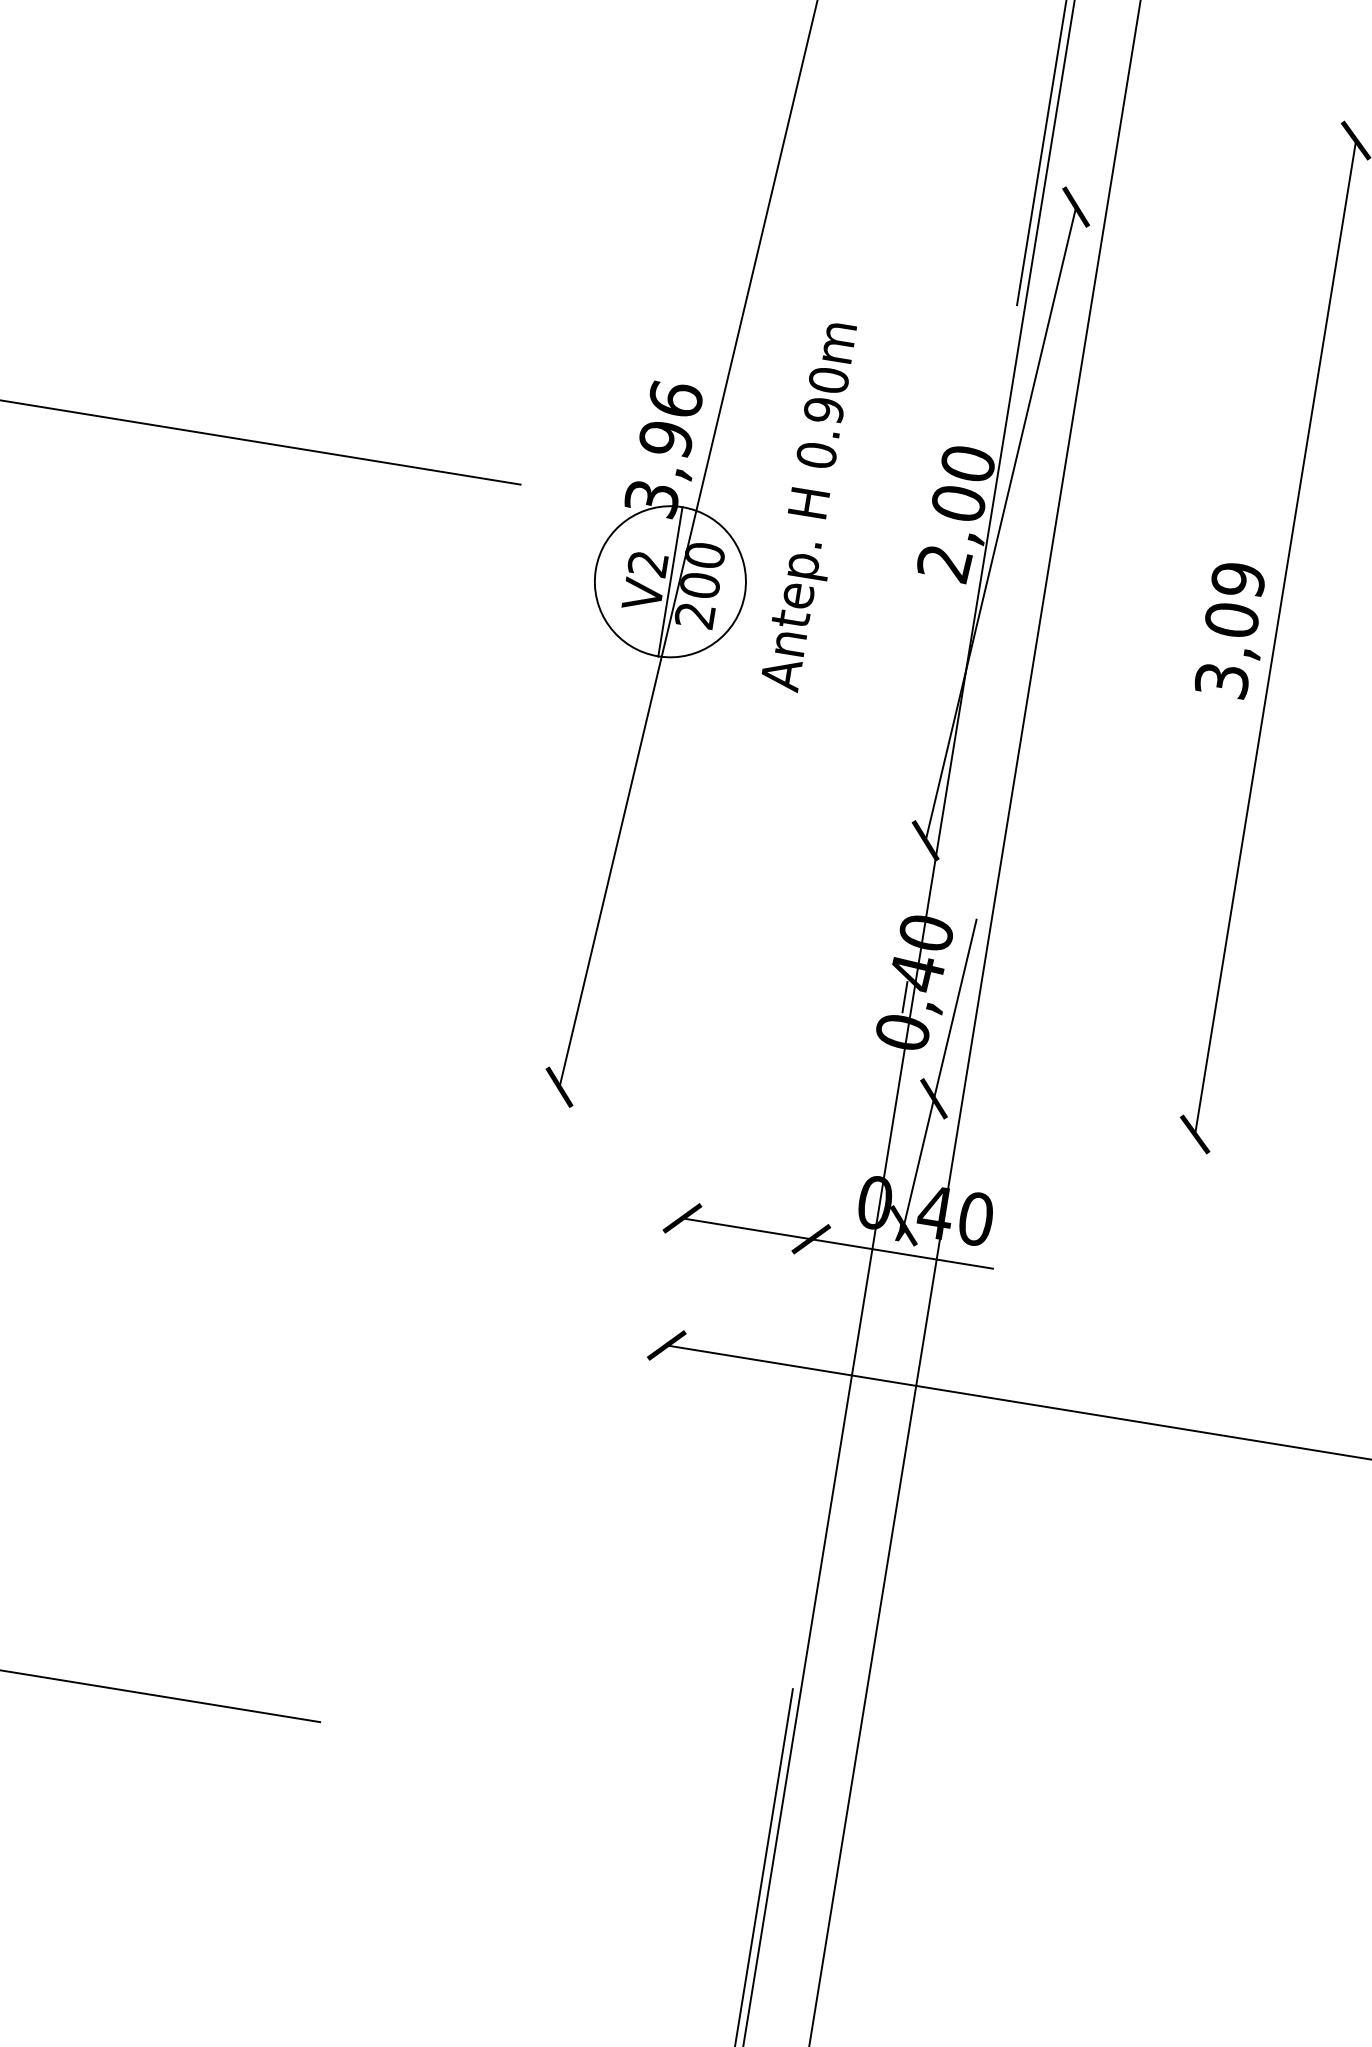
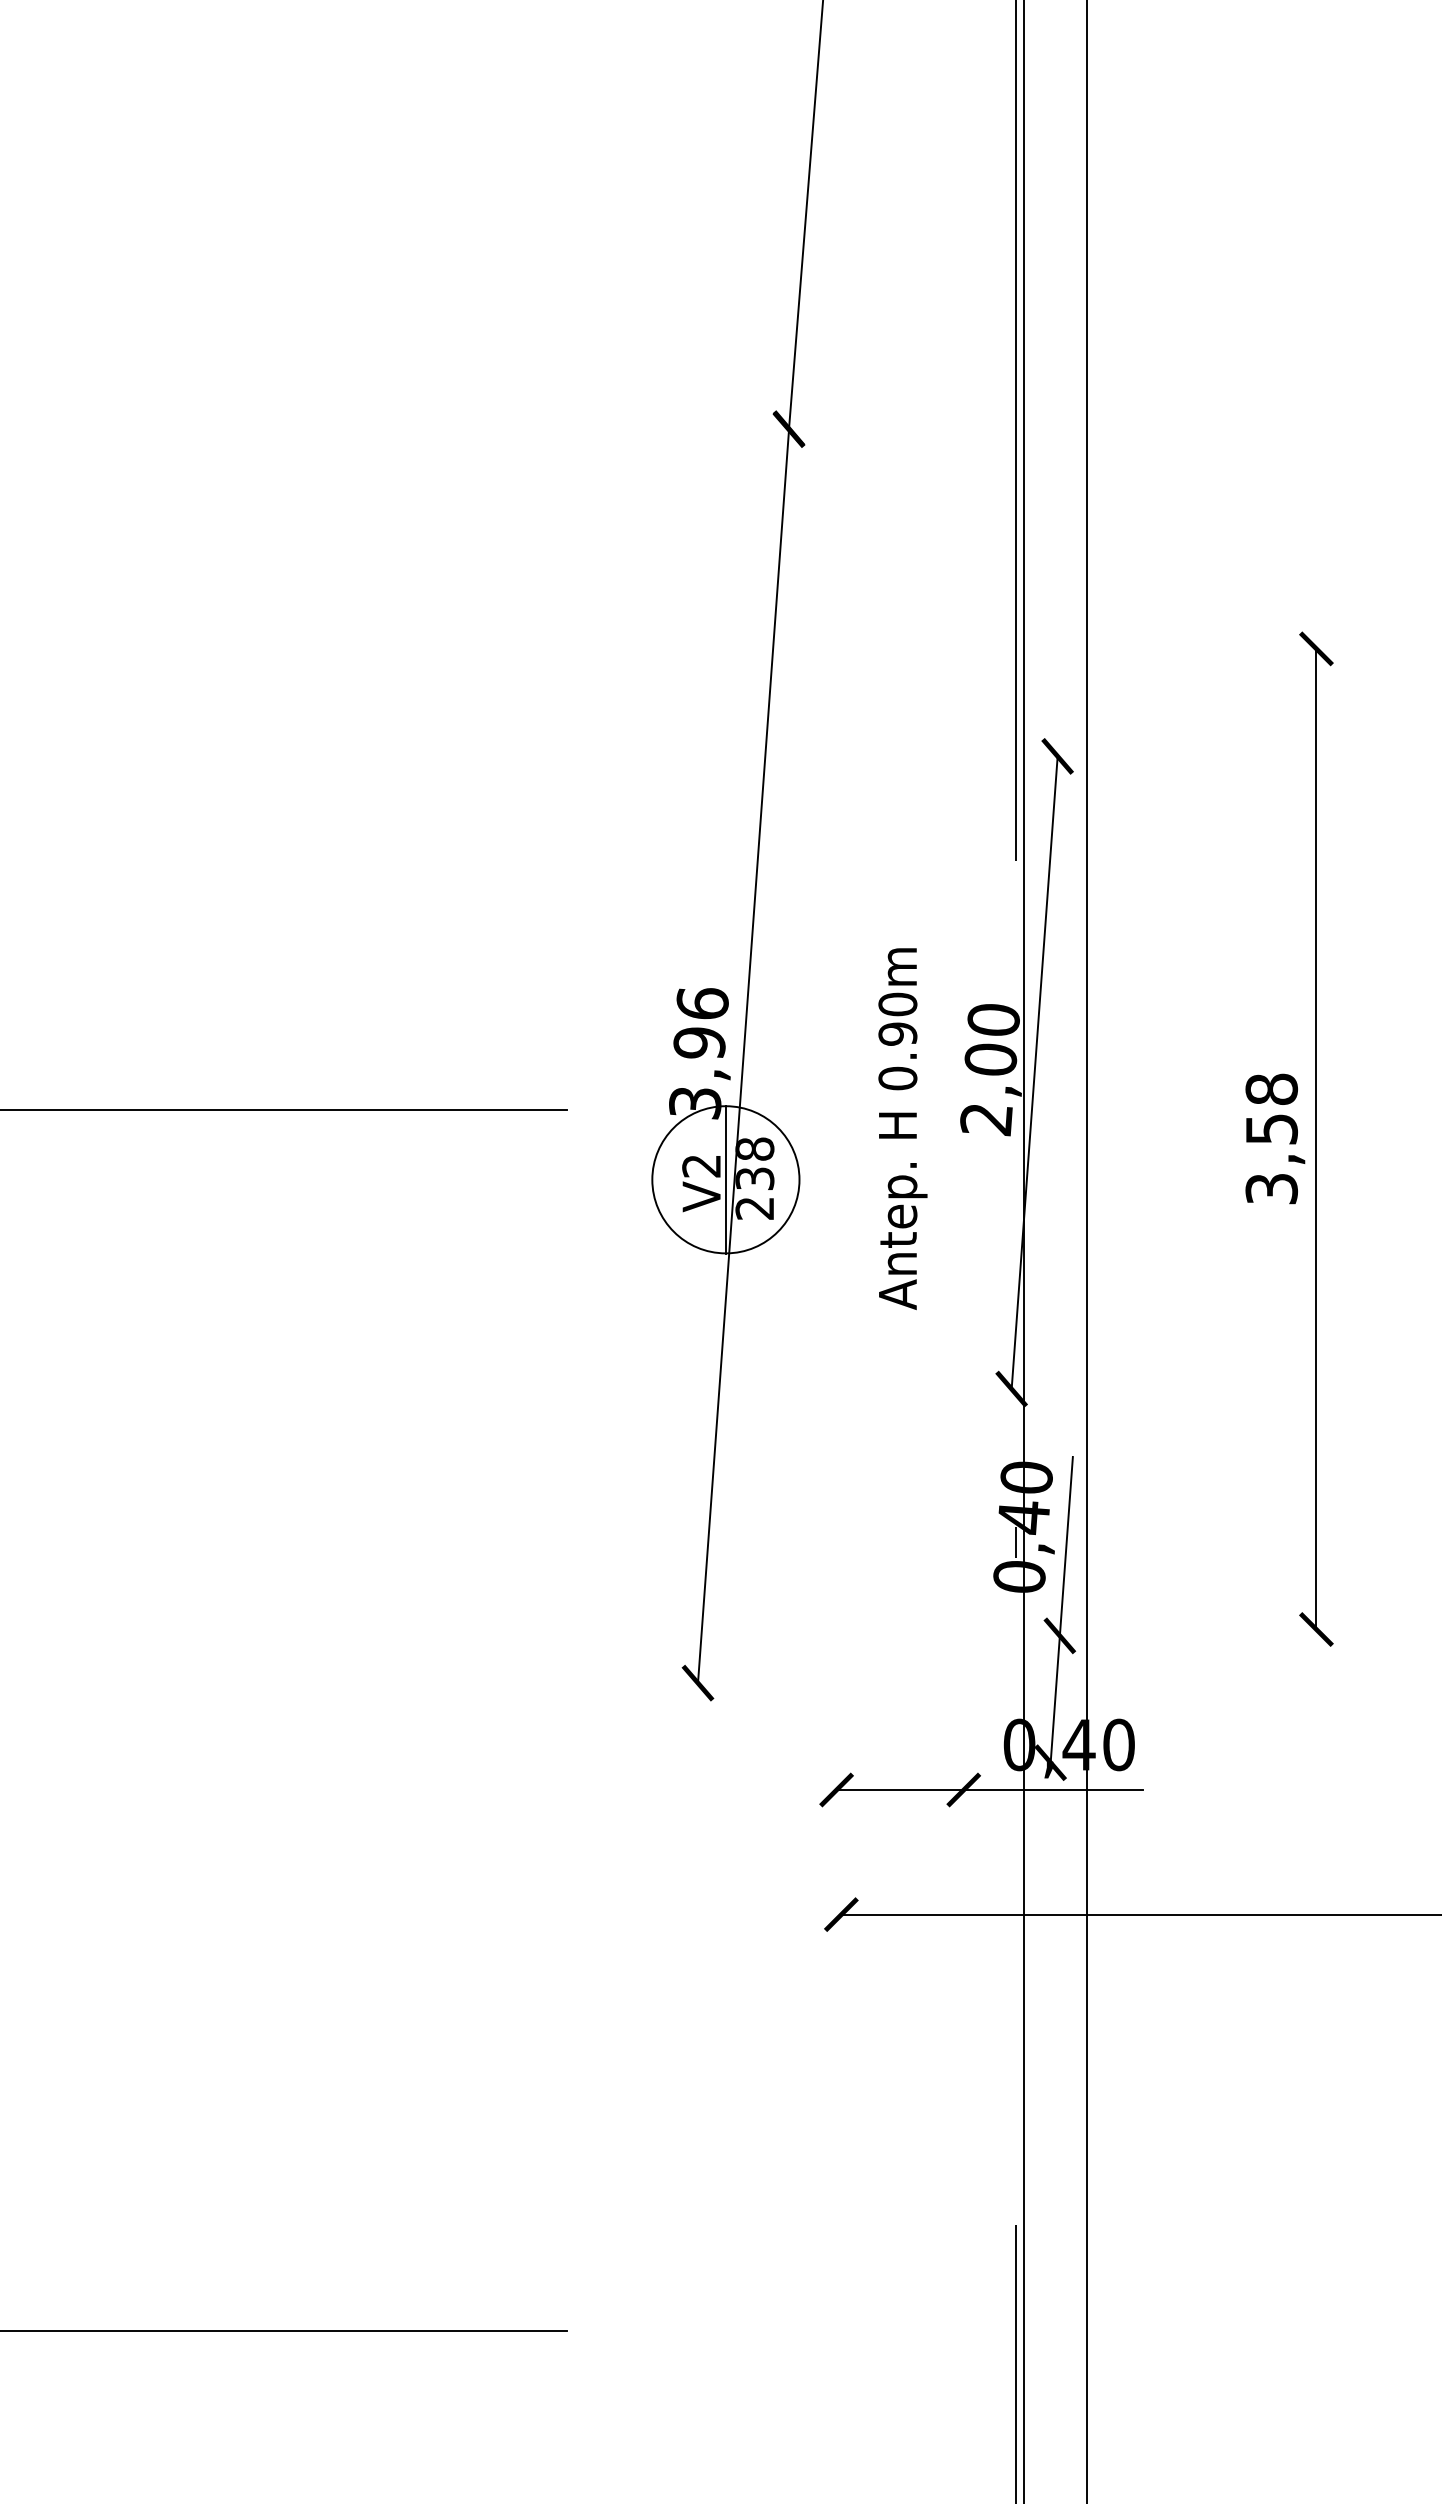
text: (813, 507) -> (902, 1129), moved
text: (702, 569) -> (754, 1163), 200 -> 238
text: (1235, 599) -> (1271, 1108), 3,09 -> 3,58

